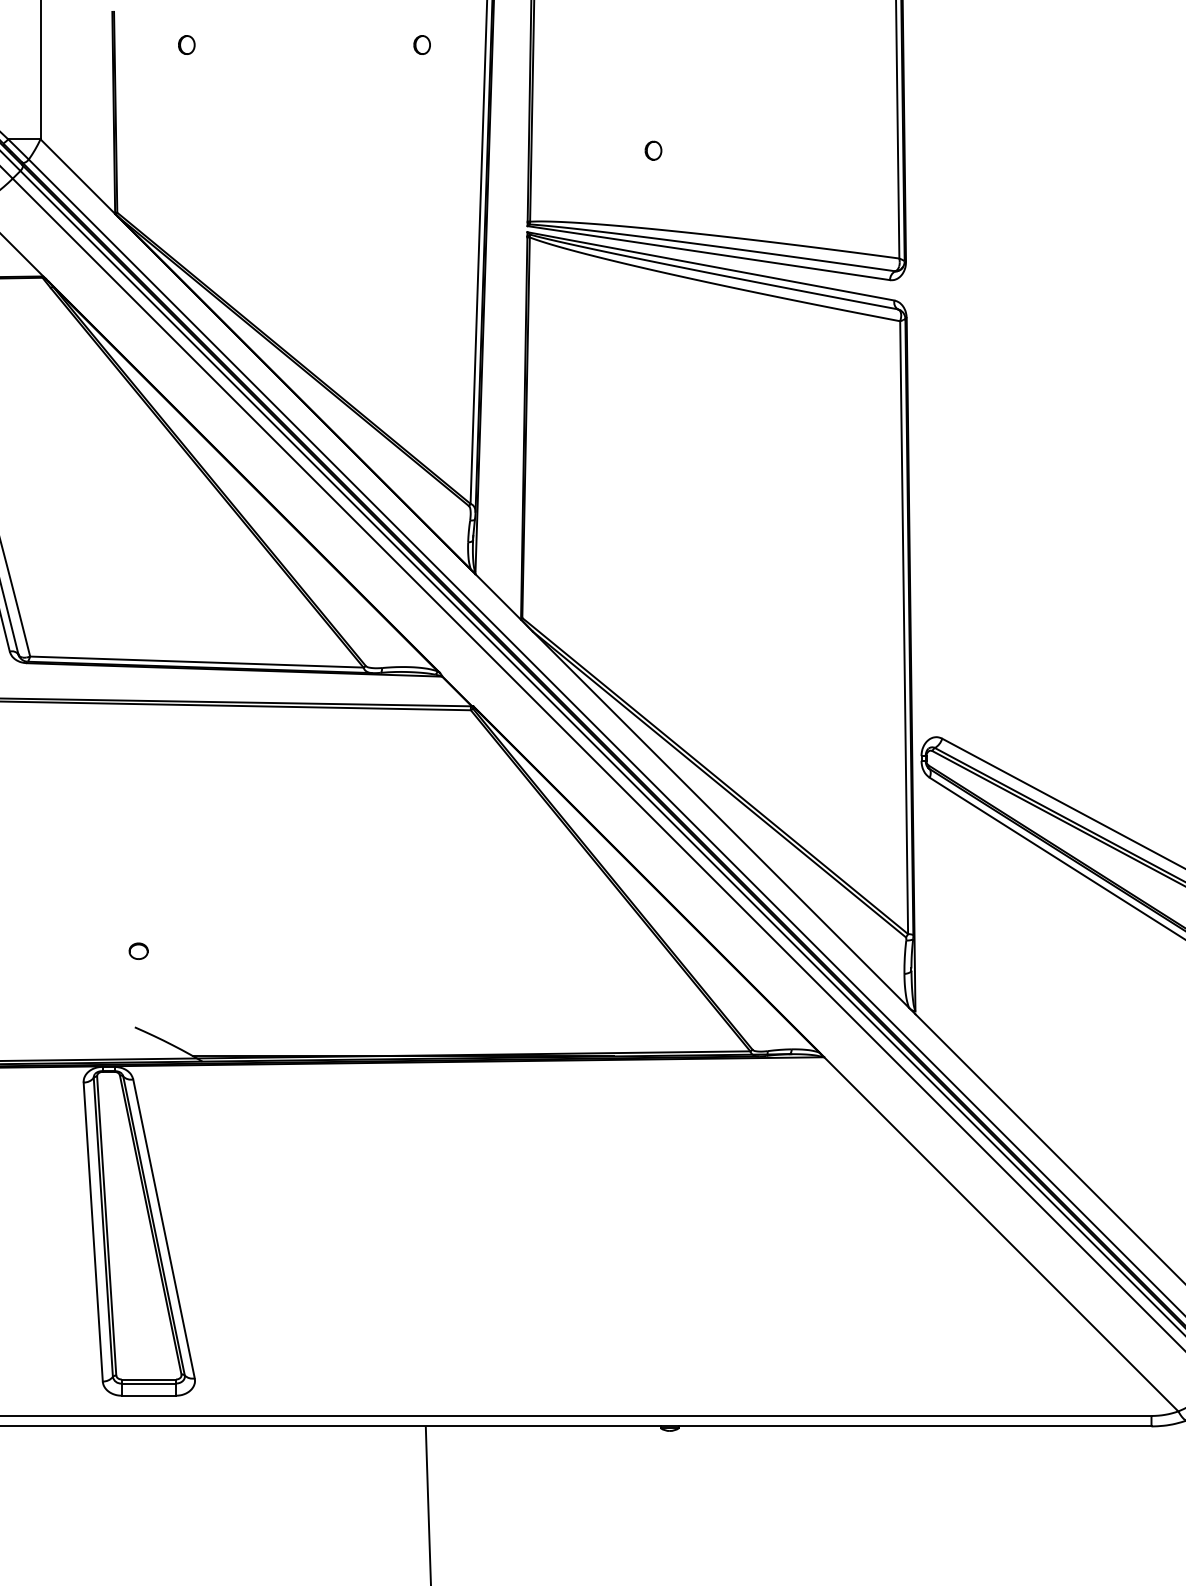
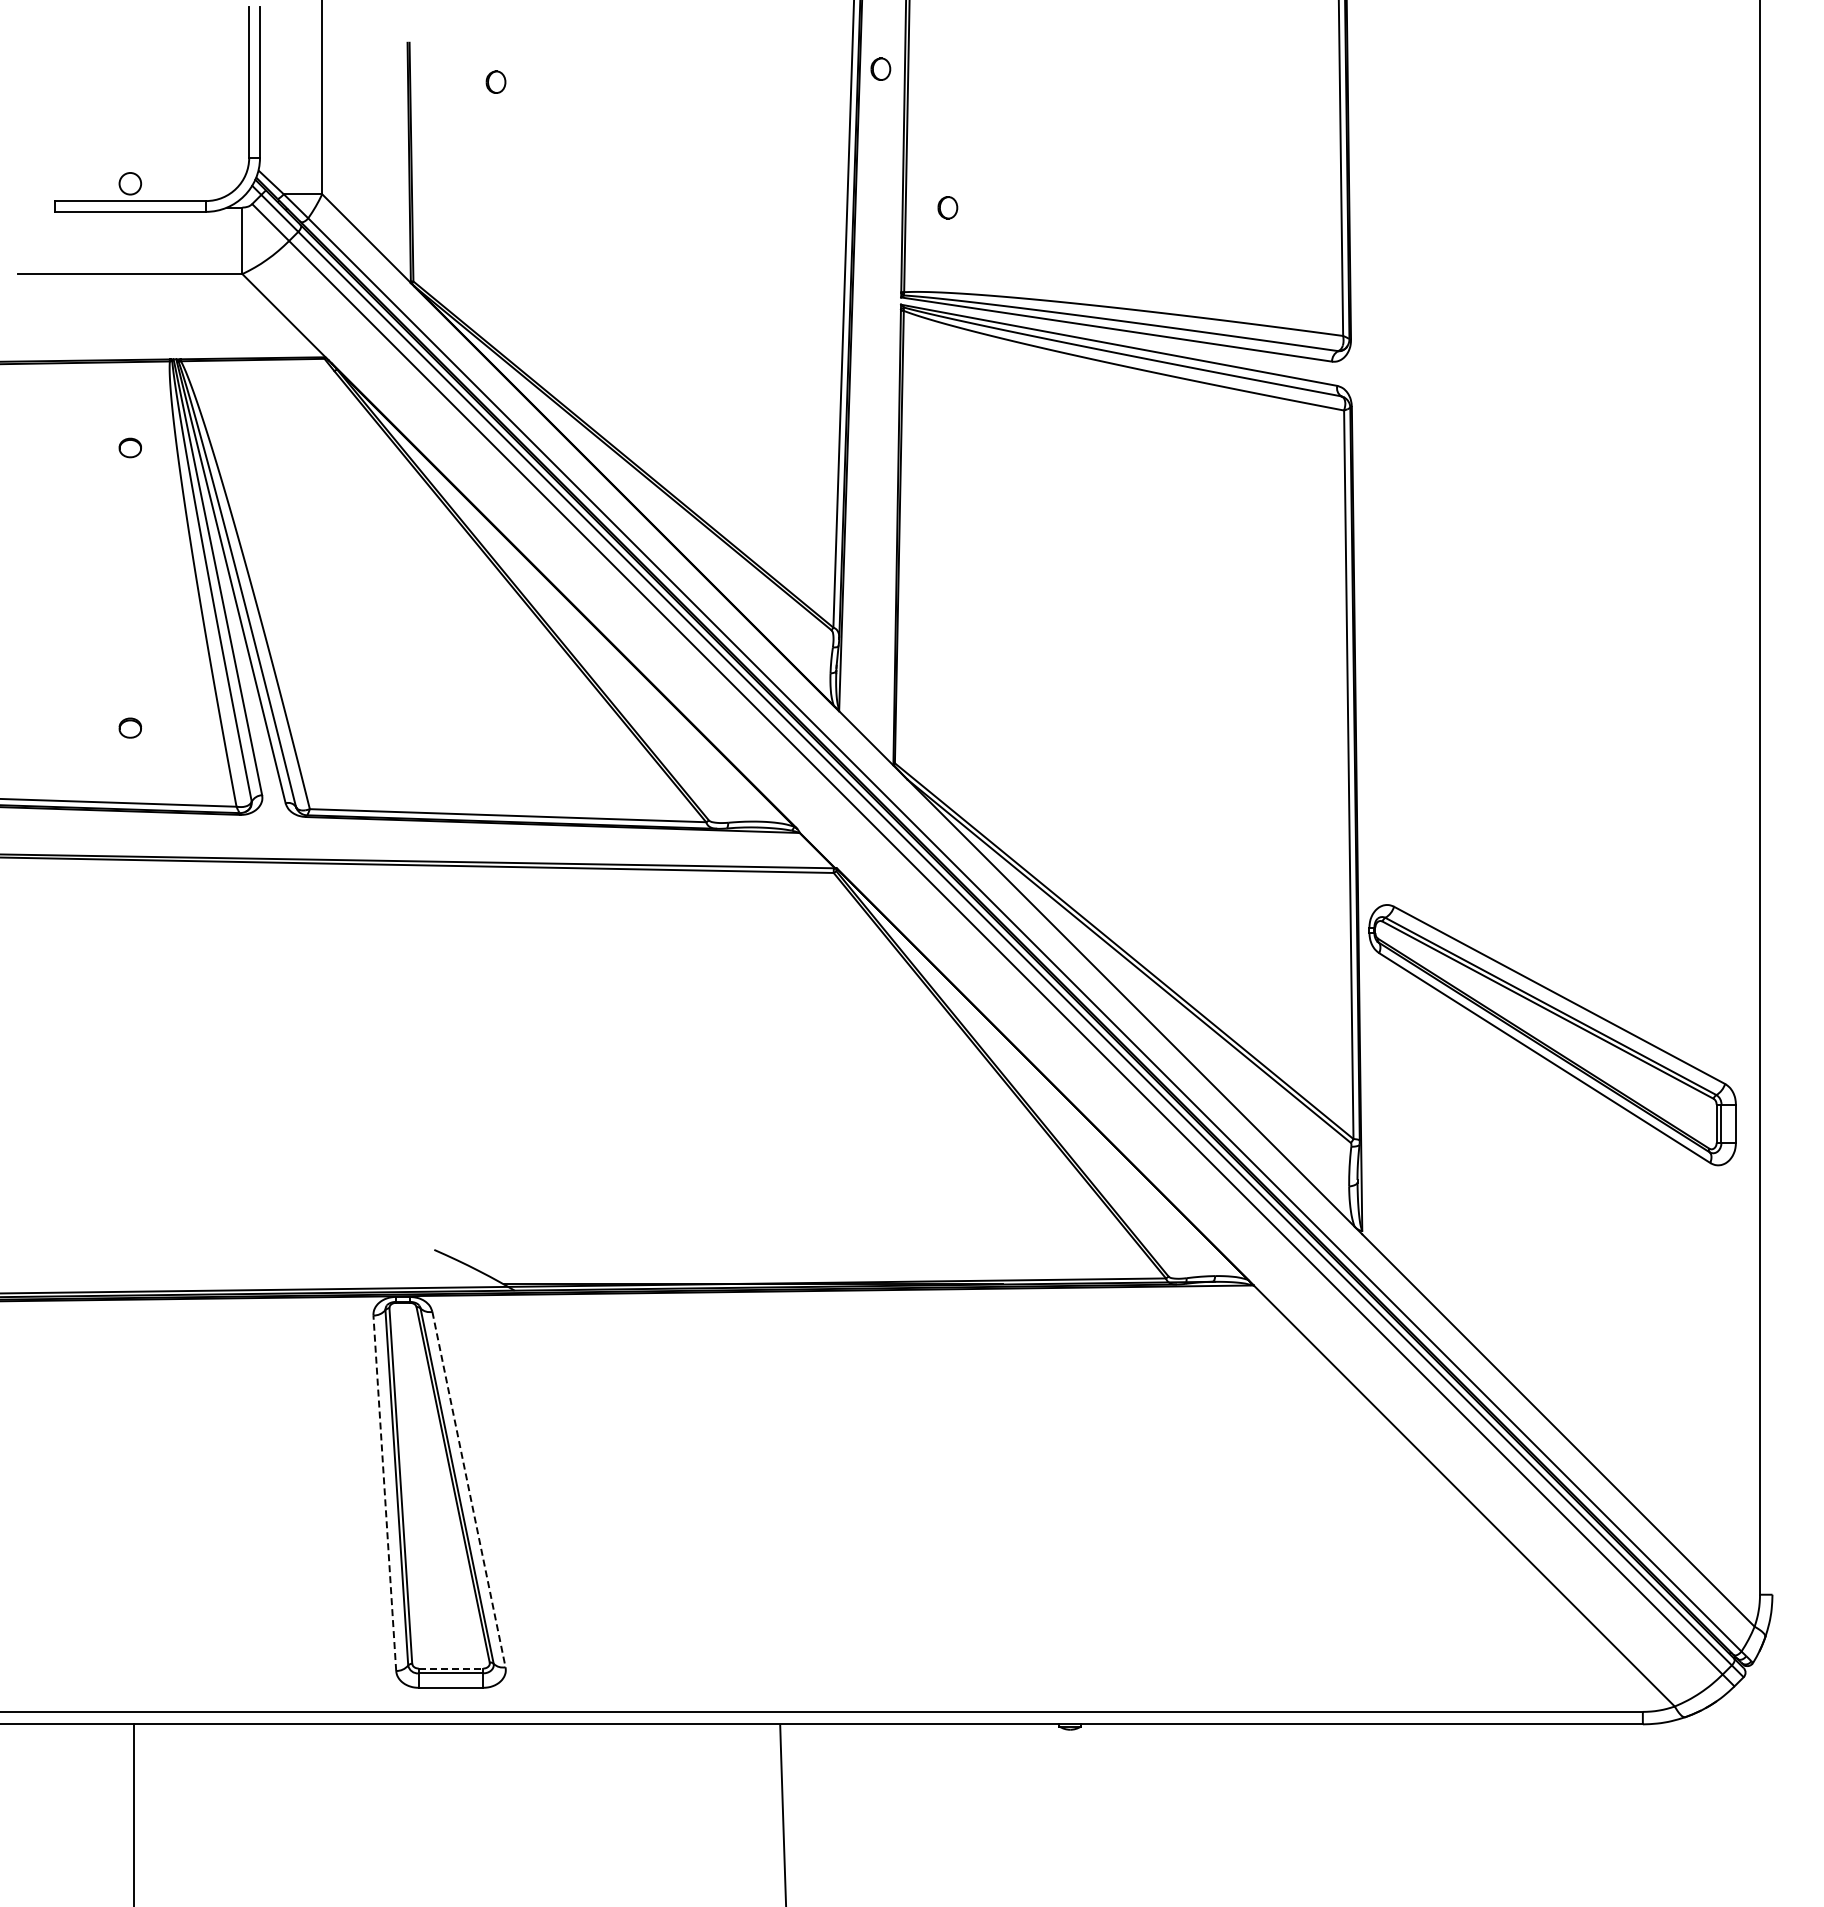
part: (421, 44) -> (880, 68), moved
part: (653, 150) -> (947, 207), moved
part: (138, 951) -> (438, 1159), removed
line: (164, 1229) -> (469, 1490), solid -> dashed
line: (92, 1231) -> (384, 1492), solid -> dashed
line: (149, 1379) -> (451, 1668), solid -> dashed

